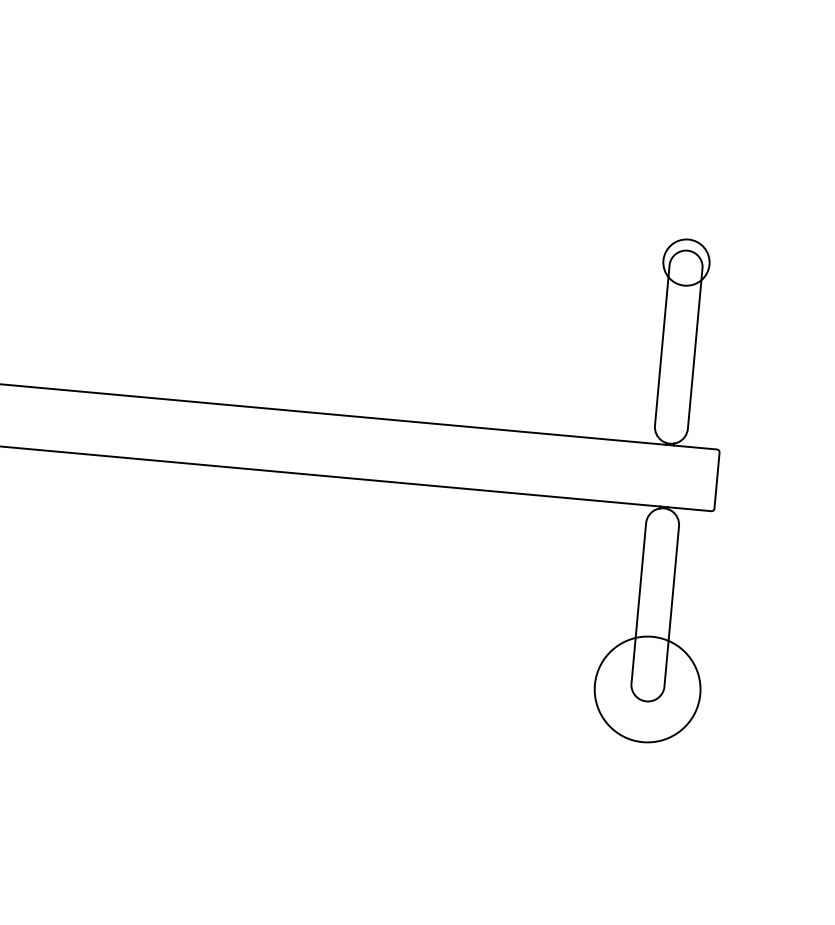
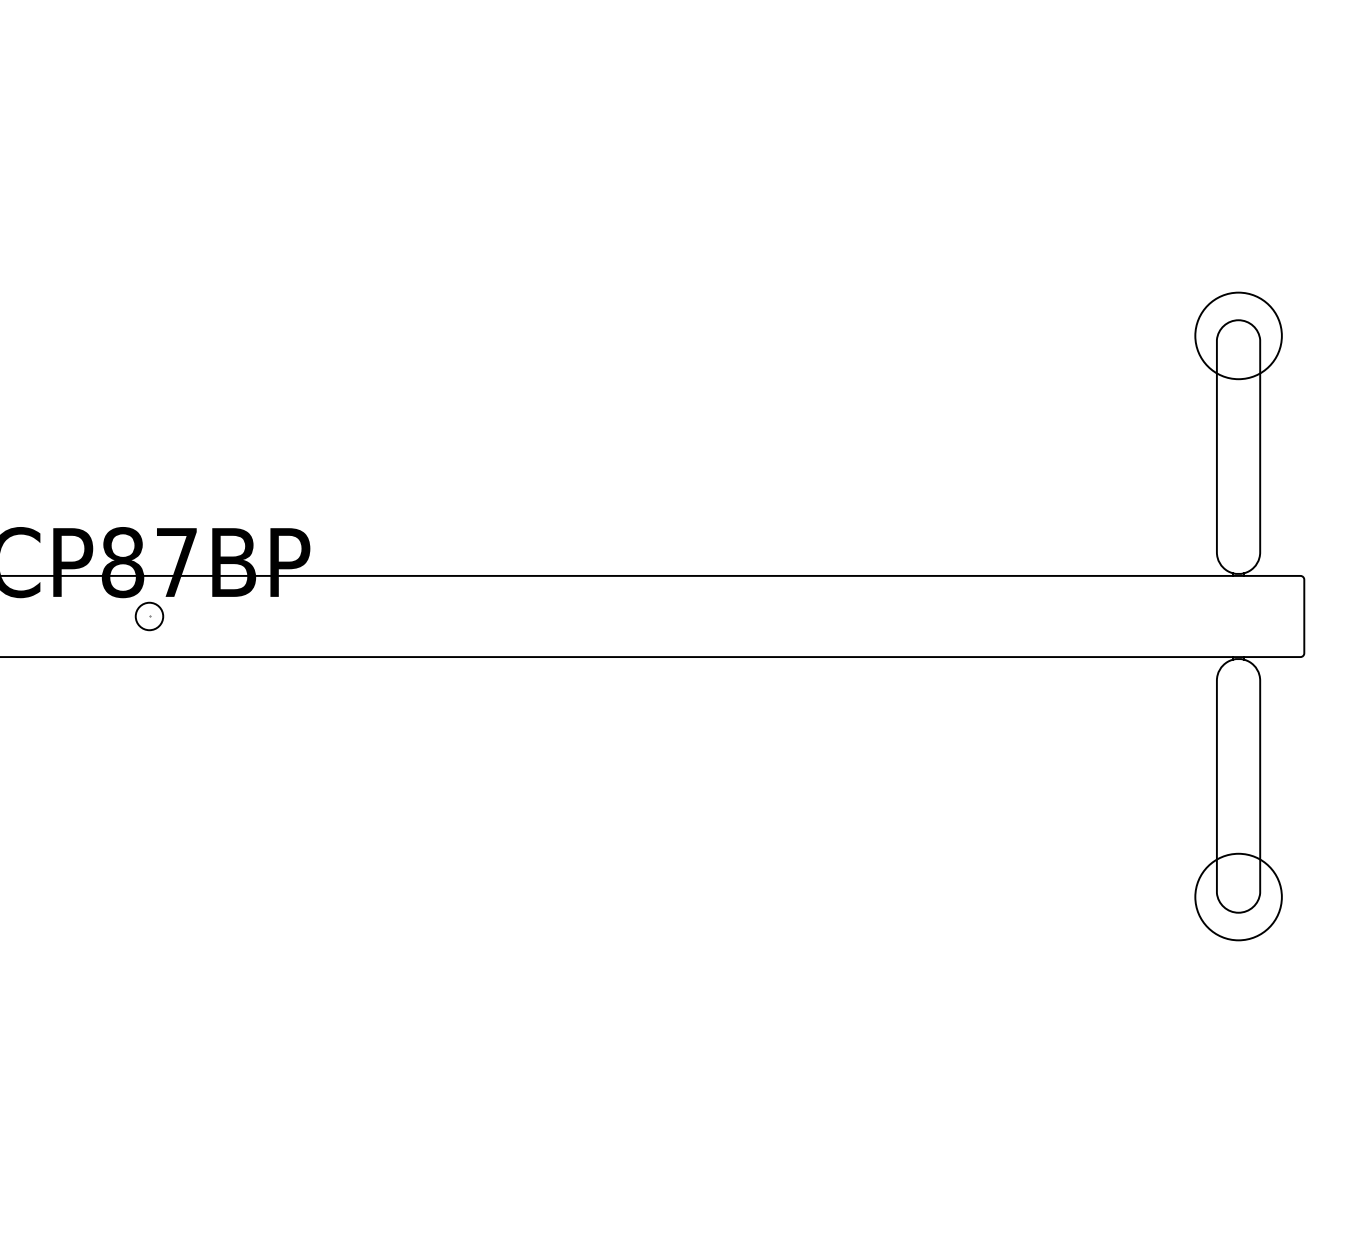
circle: (686, 262) -> (1238, 335), size x1.43
circle: (647, 689) -> (1238, 896), size x0.62

